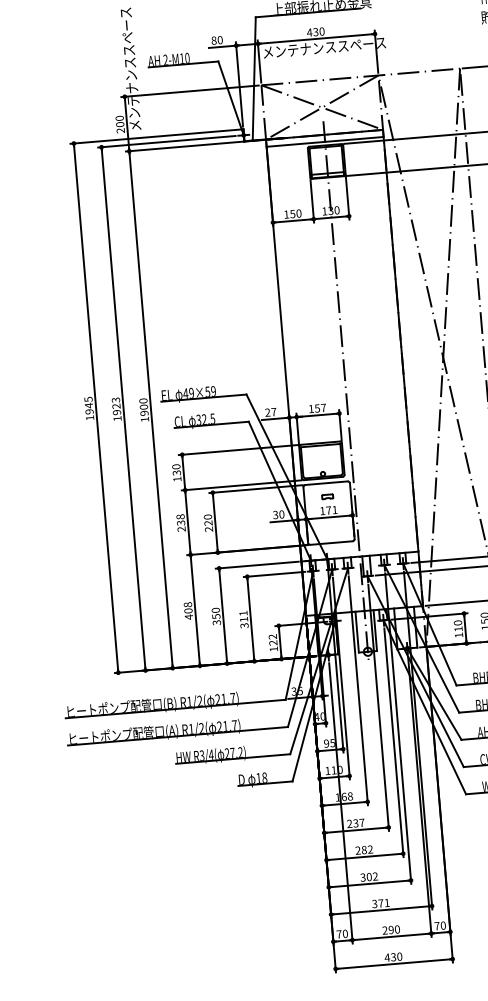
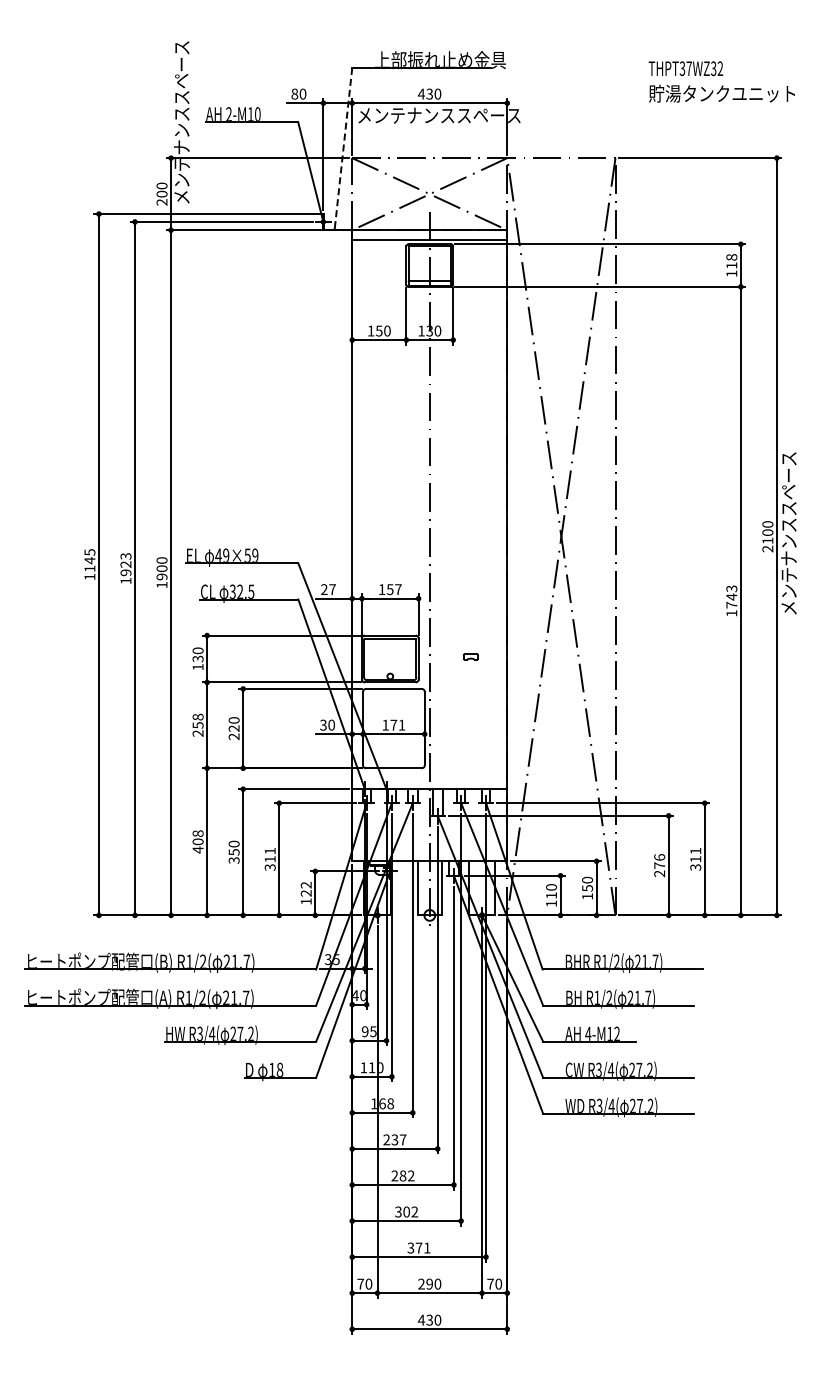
line: (254, 79) -> (343, 149), solid -> dashed
text: (89, 411) -> (89, 568), 1945 -> 1145
part: (327, 496) -> (470, 656), moved
text: (180, 523) -> (197, 725), 238 -> 258

